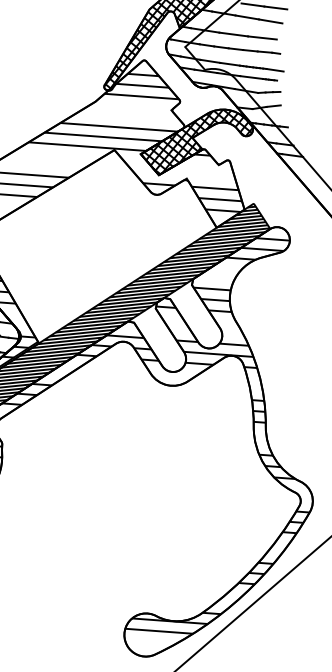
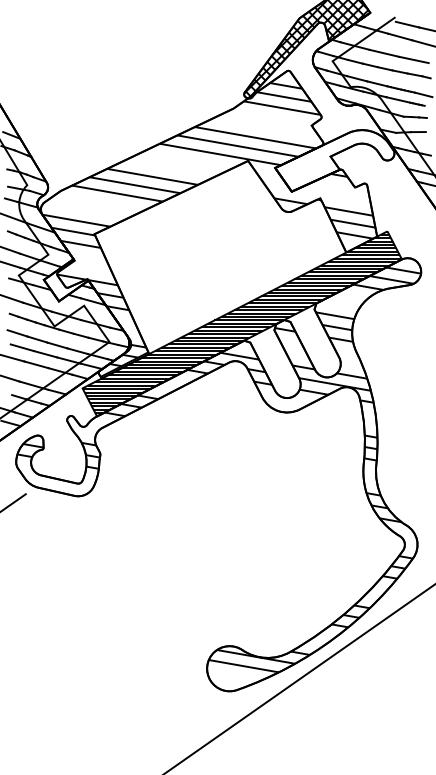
hatch: (196, 141) -> (334, 160), removed

